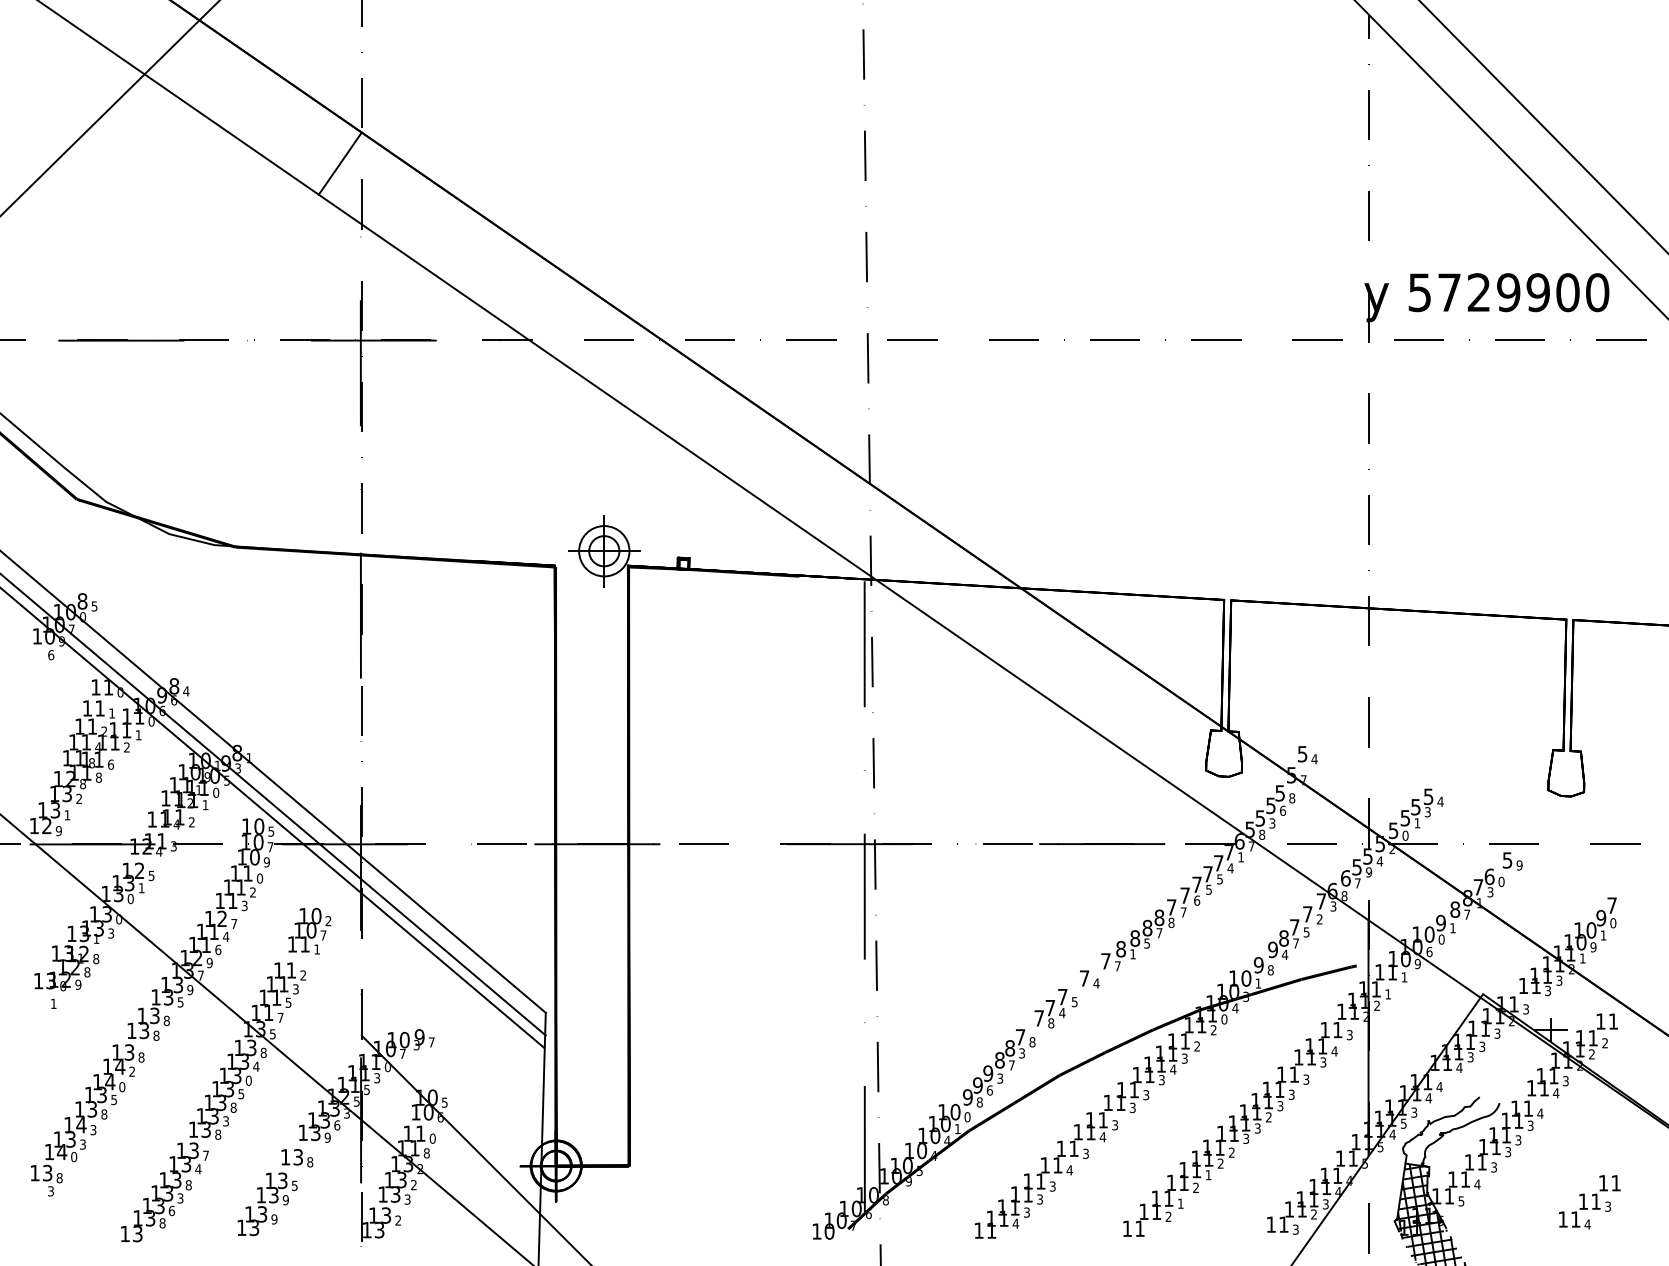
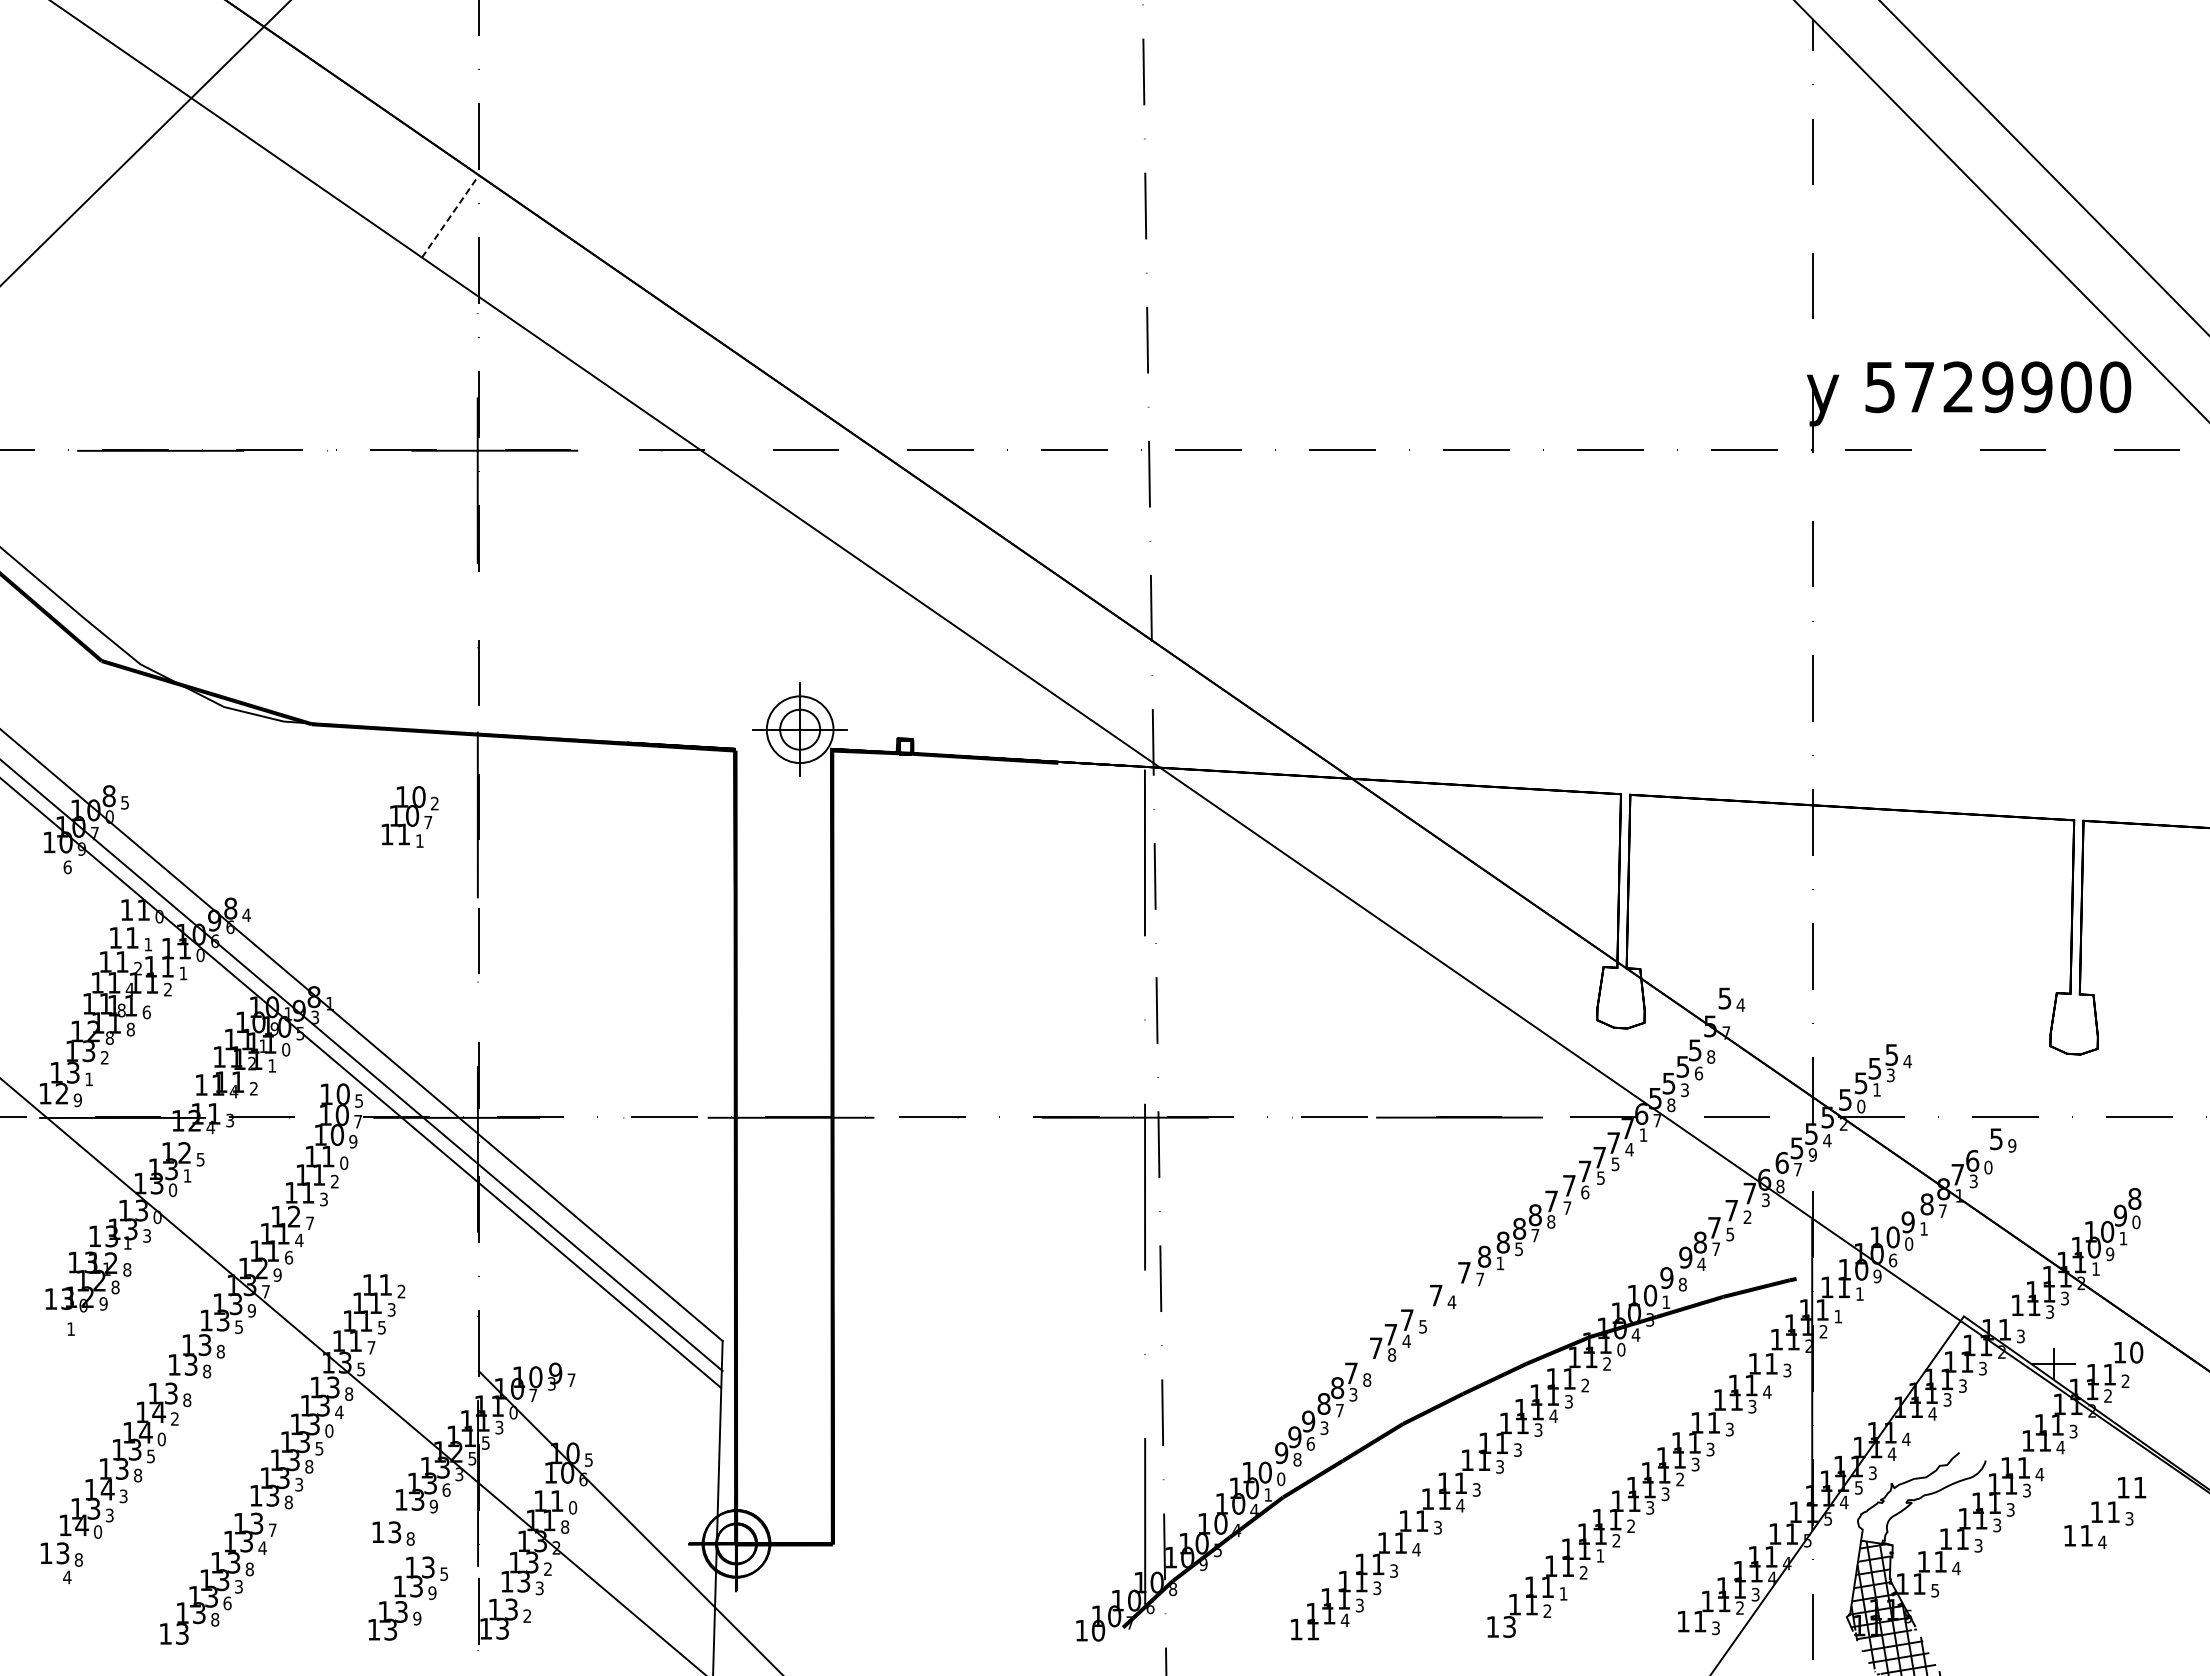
line: (340, 162) -> (450, 215), solid -> dashed
text: (1611, 905) -> (2134, 1198), 7 -> 8
text: (309, 930) -> (409, 816), moved
text: (1613, 1021) -> (2136, 1352), 11 -> 10
text: (51, 1191) -> (67, 1577), 3 -> 4
text: (1589, 1202) -> (2105, 1513), moved
text: (267, 1204) -> (408, 1598), moved
text: (1139, 1228) -> (1509, 1626), 11 -> 13

